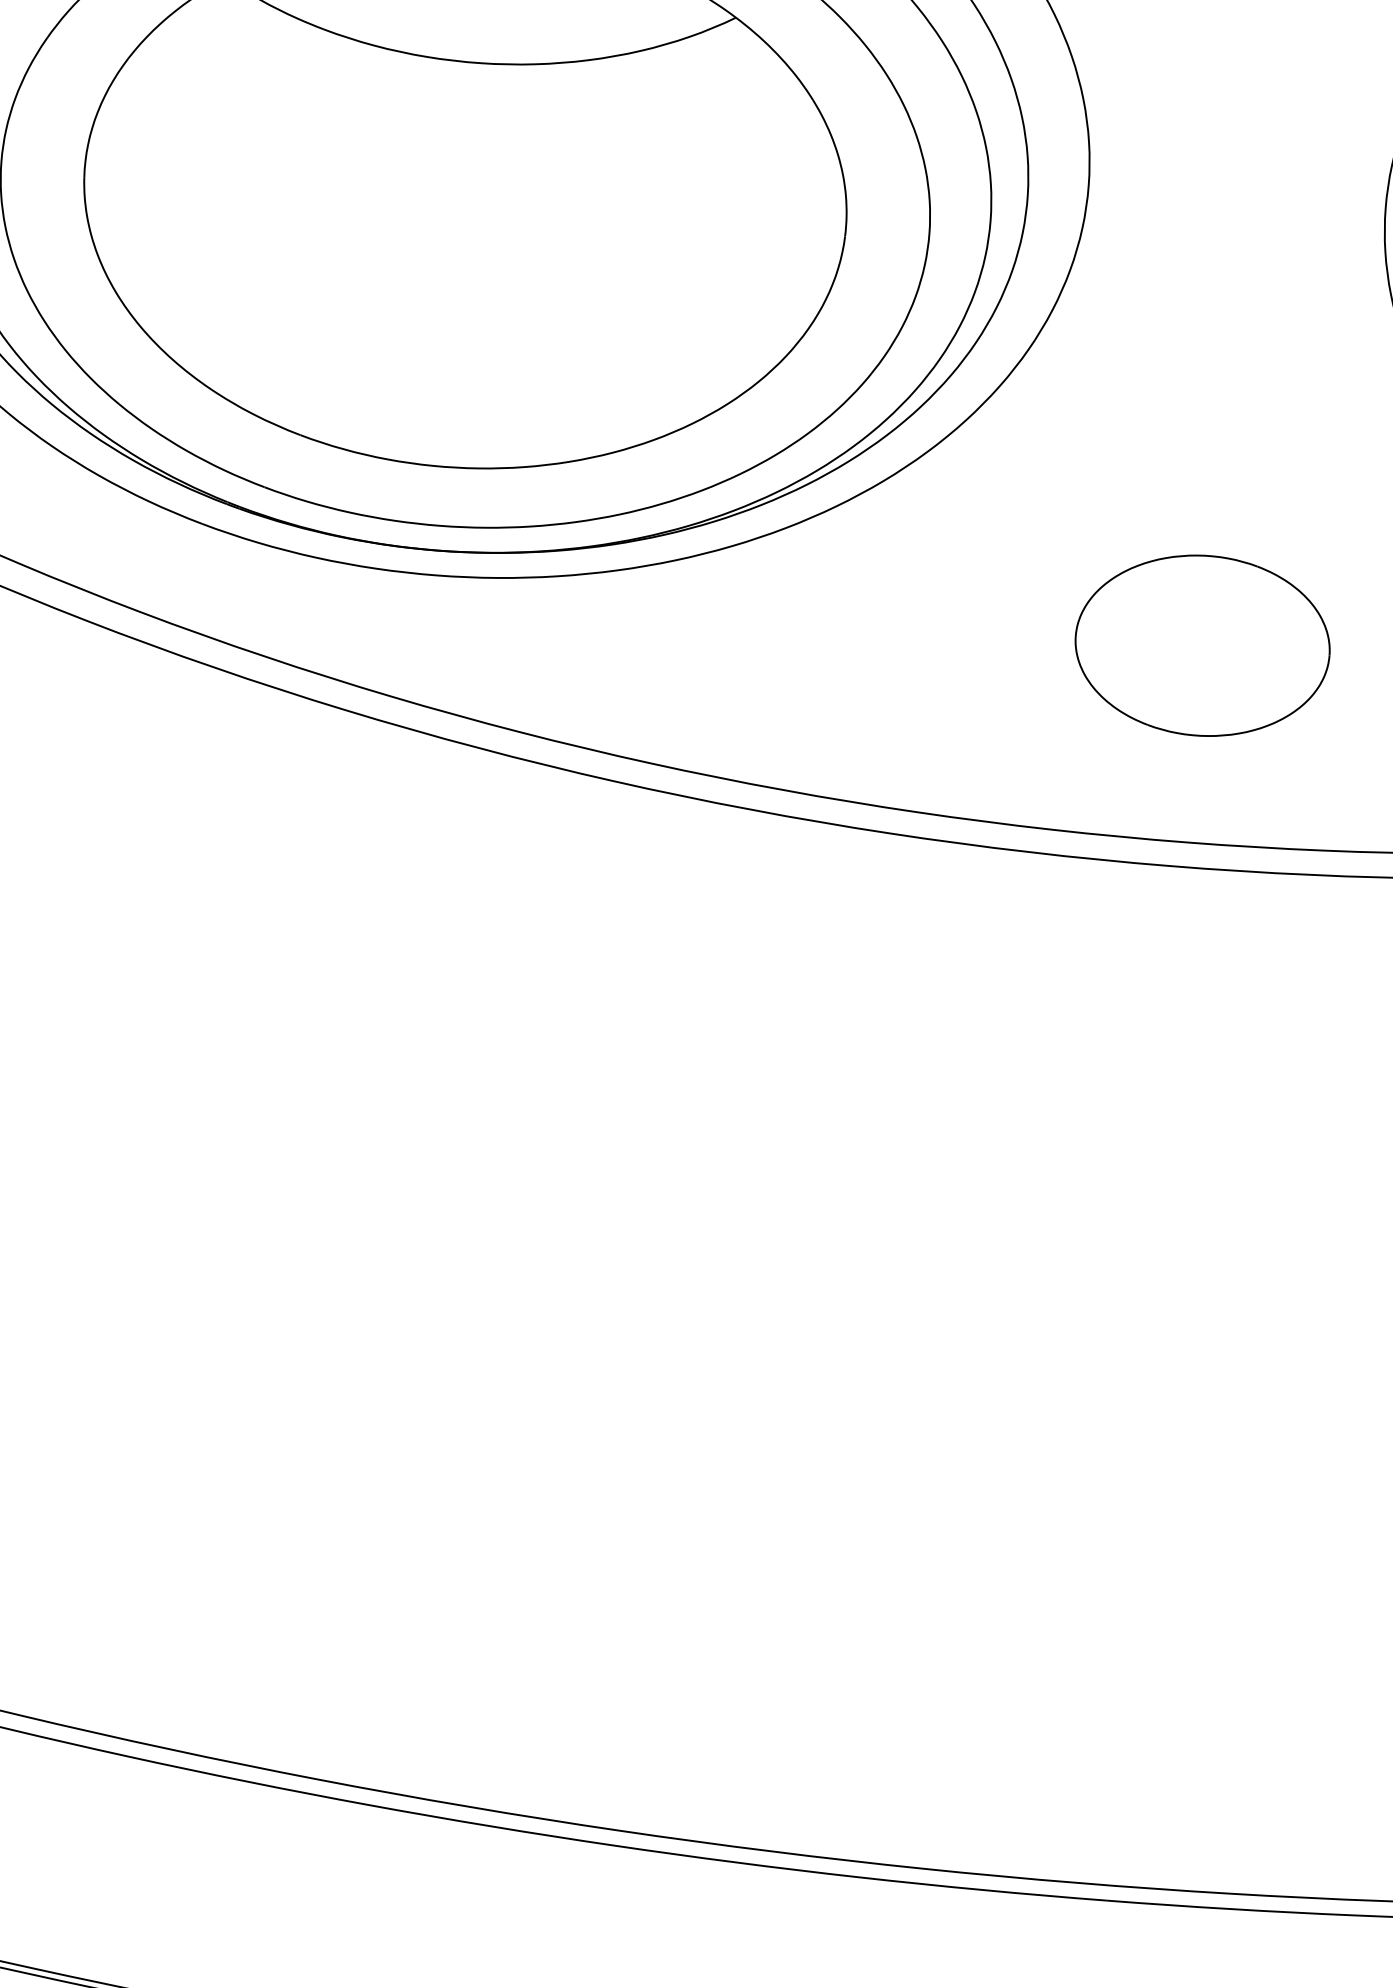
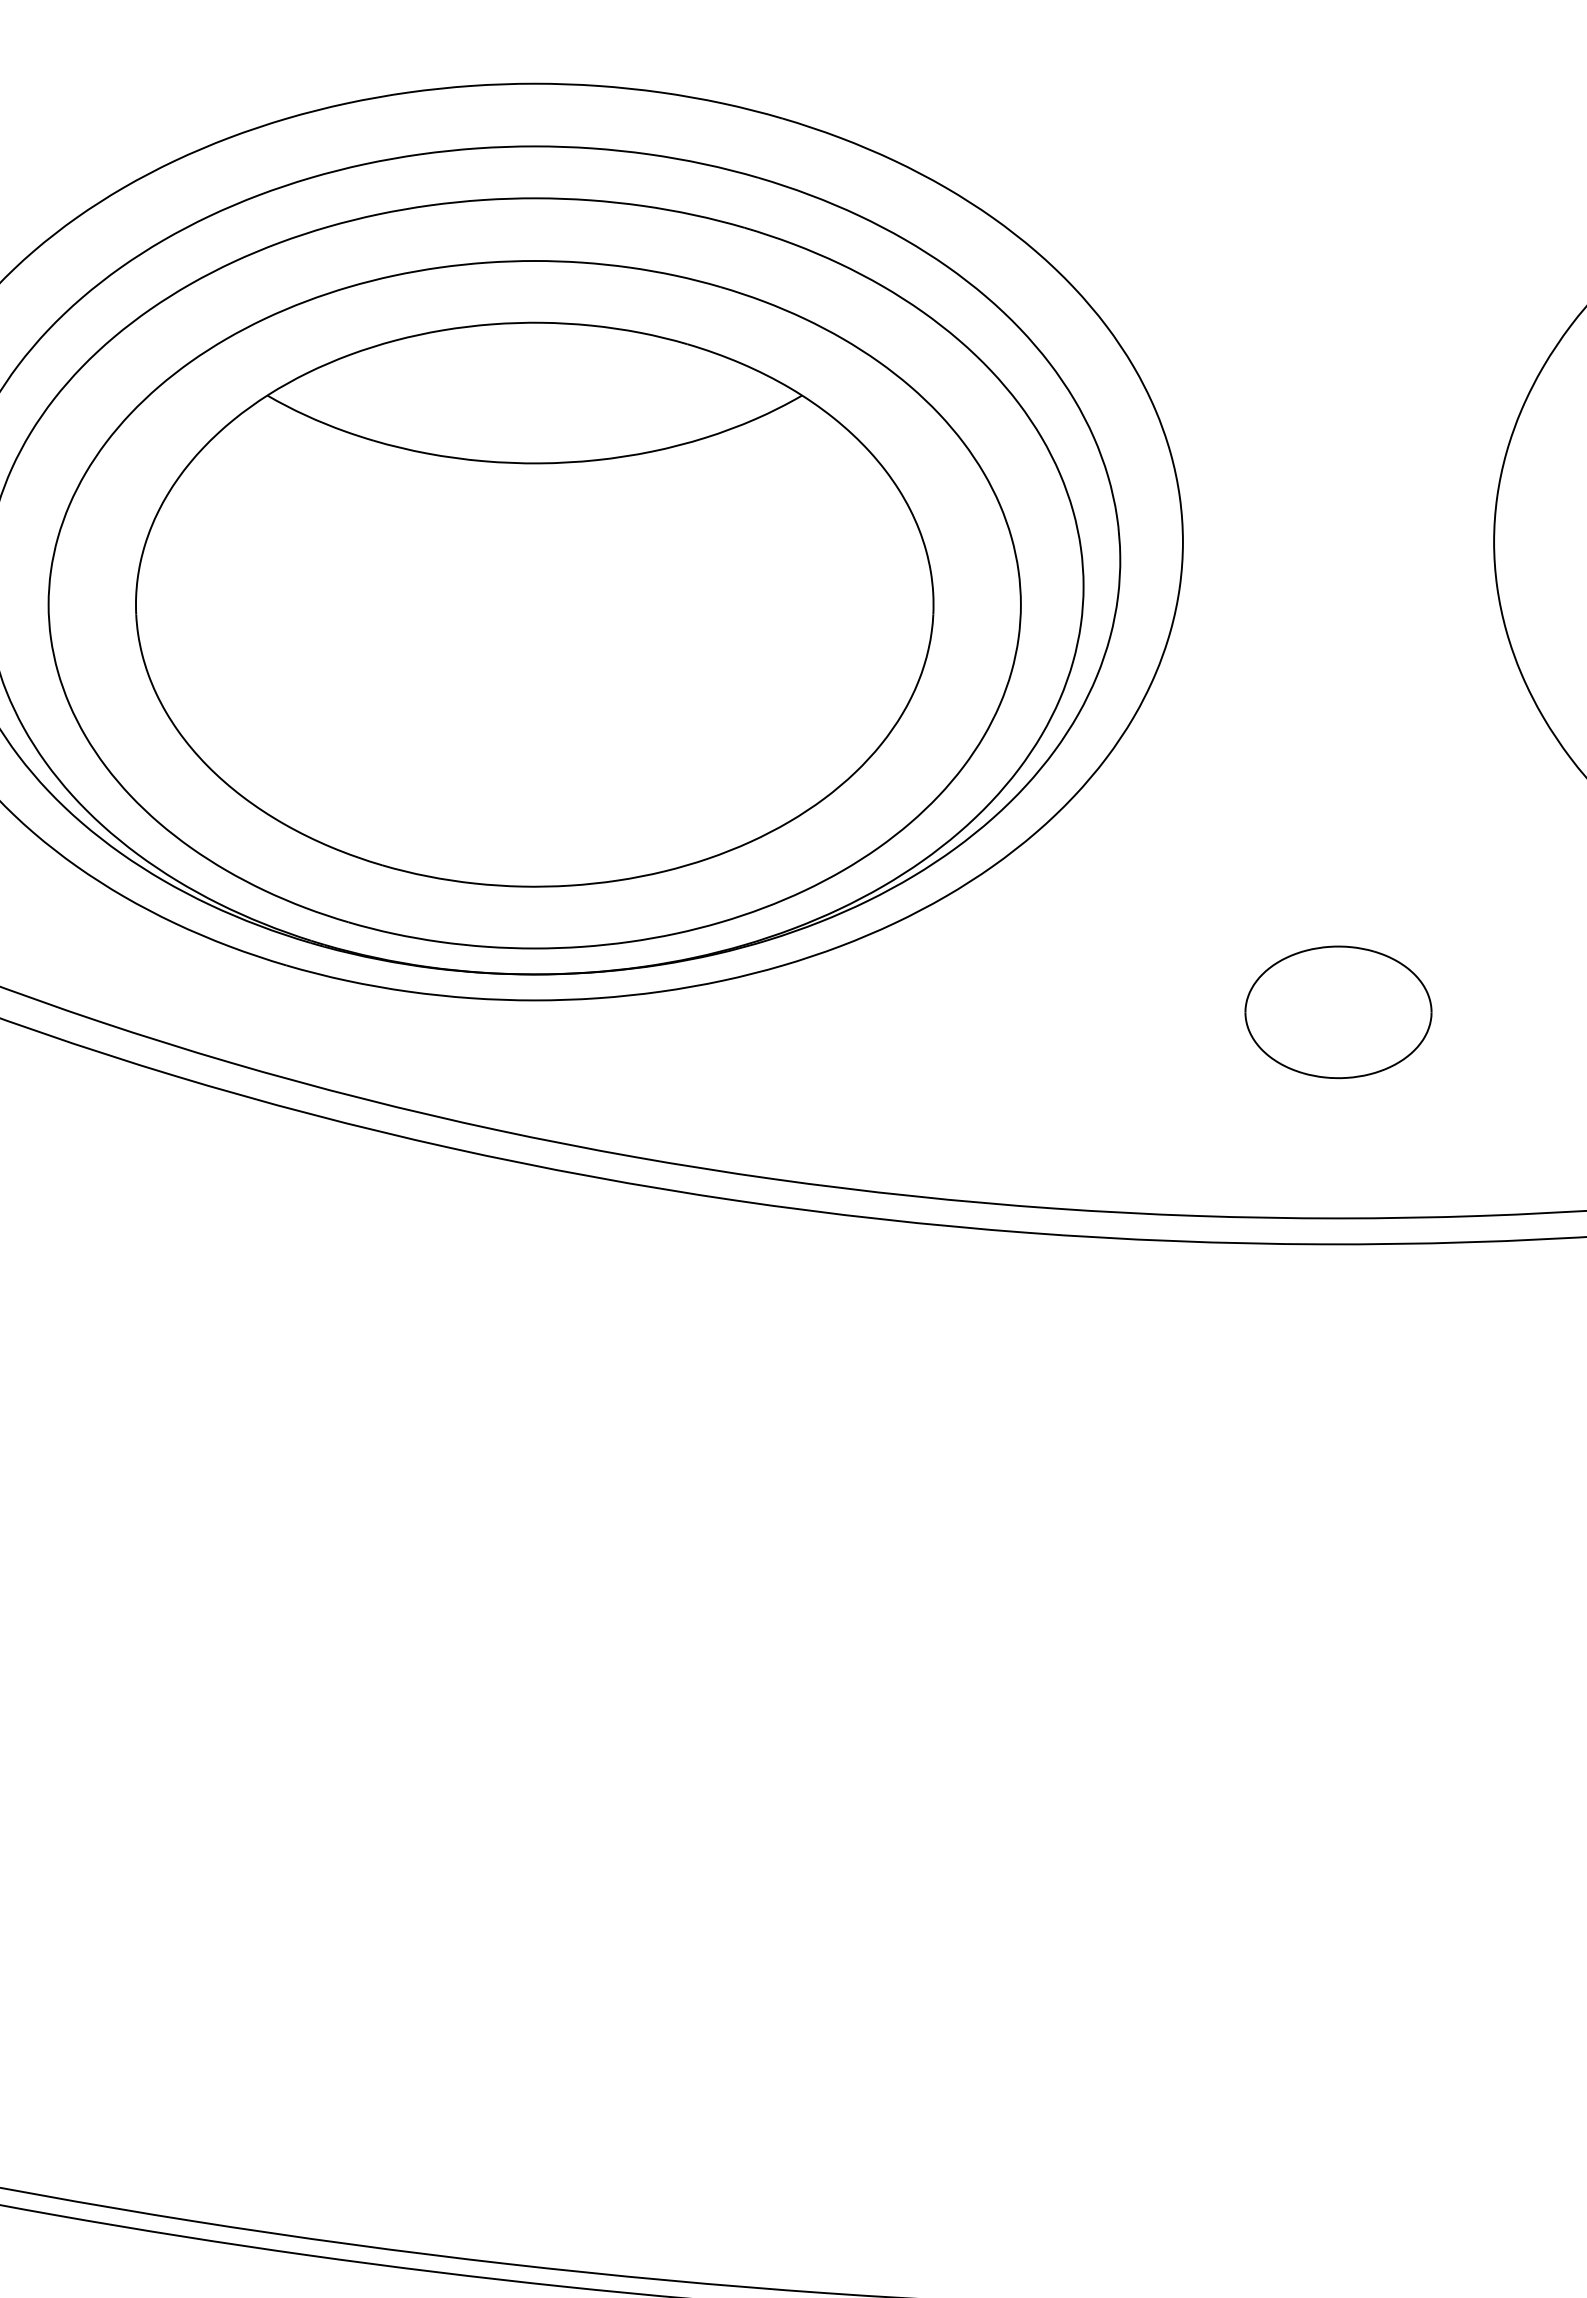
part: (1202, 645) -> (1338, 1012), size x0.7

